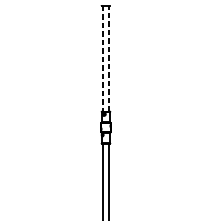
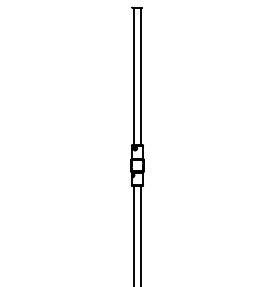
line: (103, 58) -> (134, 76), dashed -> solid
line: (108, 58) -> (140, 76), dashed -> solid

